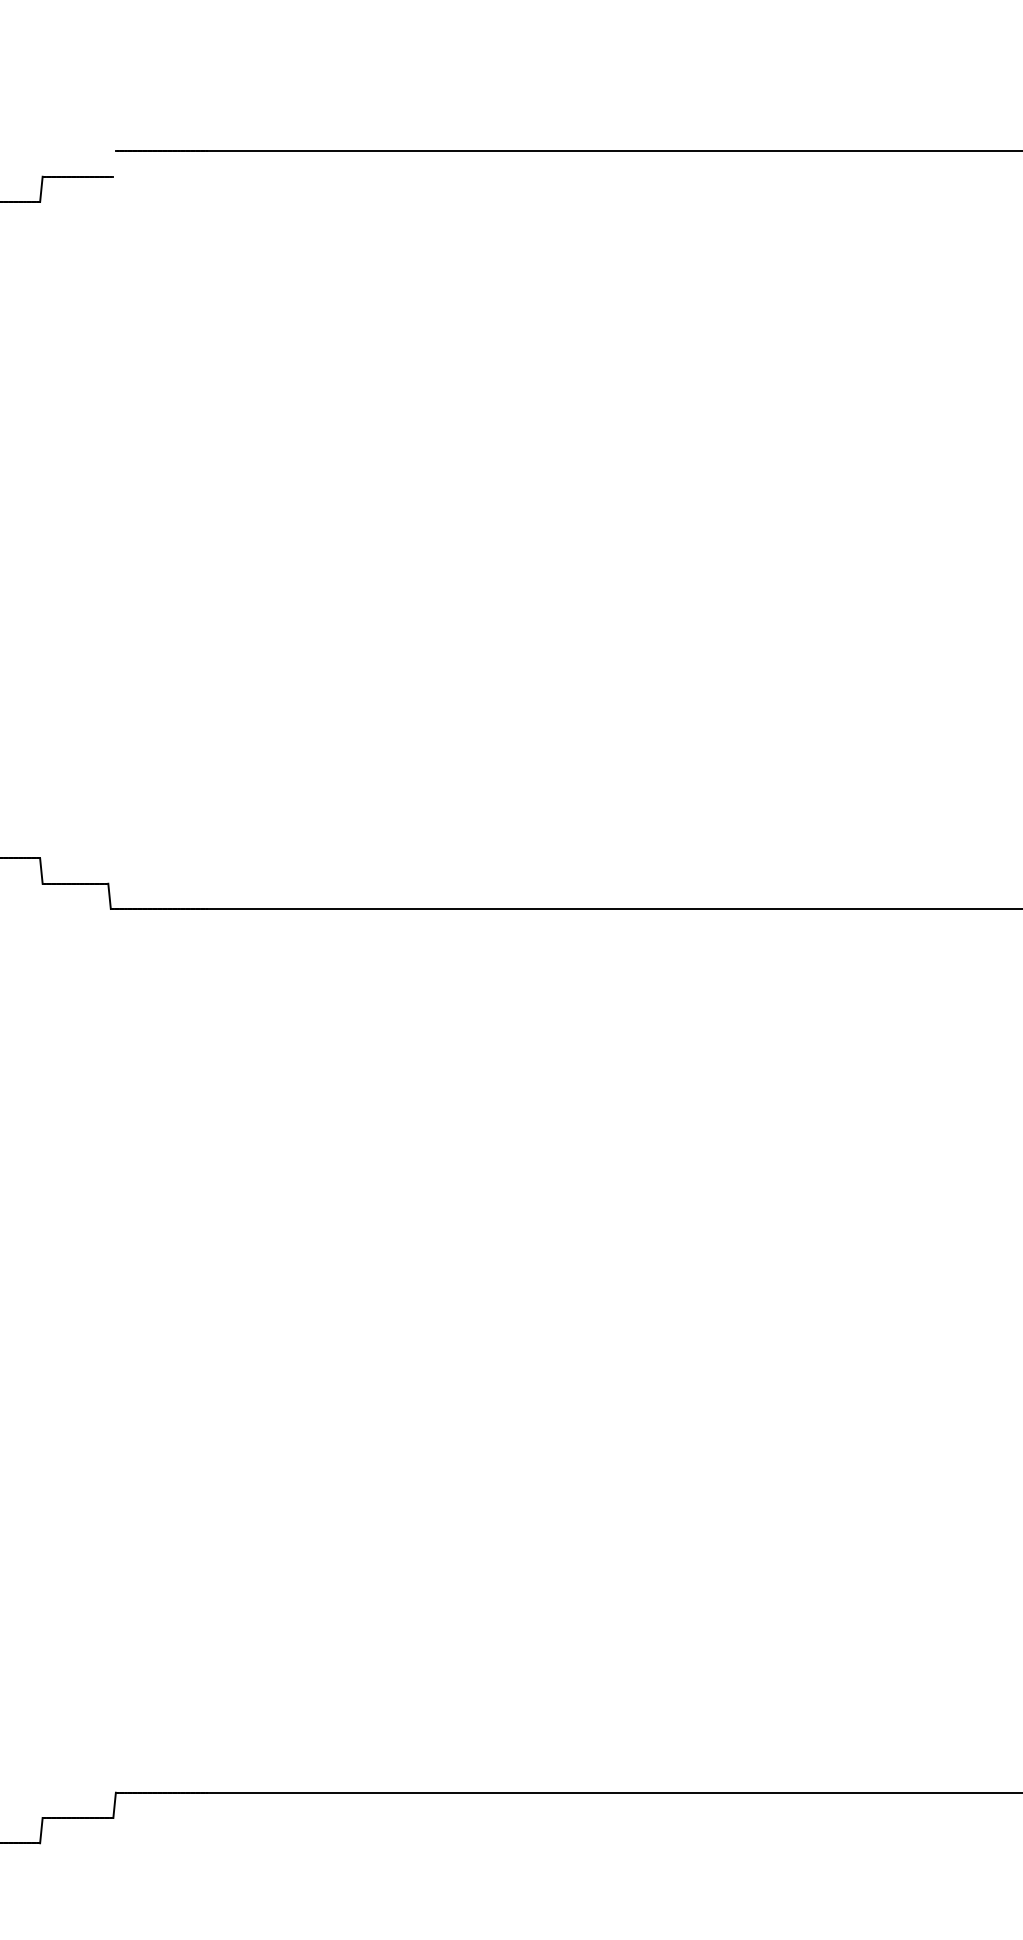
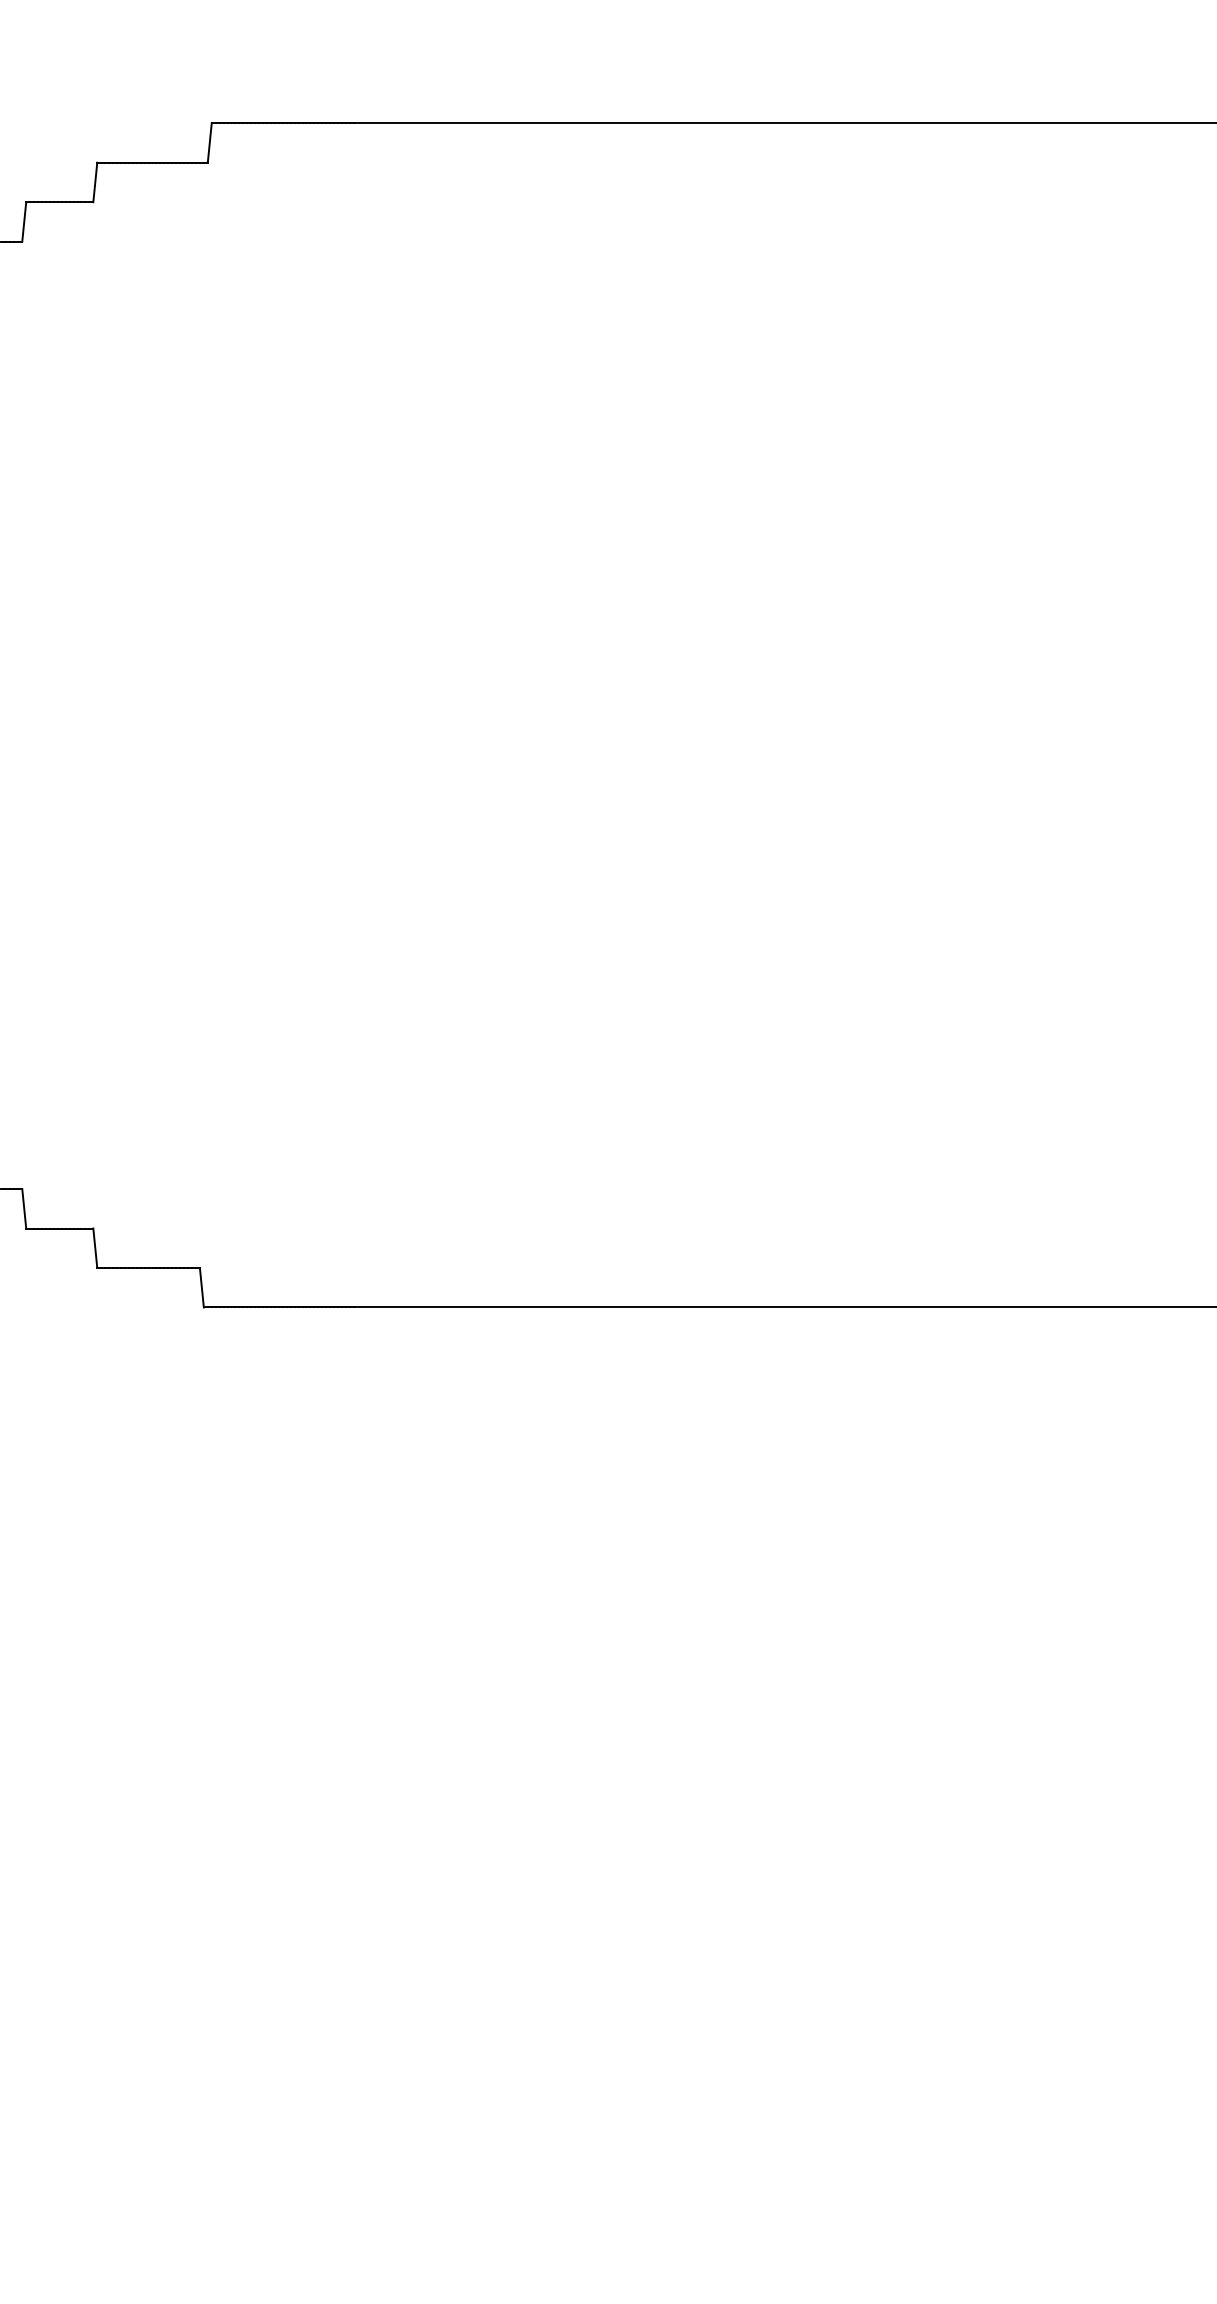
line: (114, 163) -> (209, 142), added

